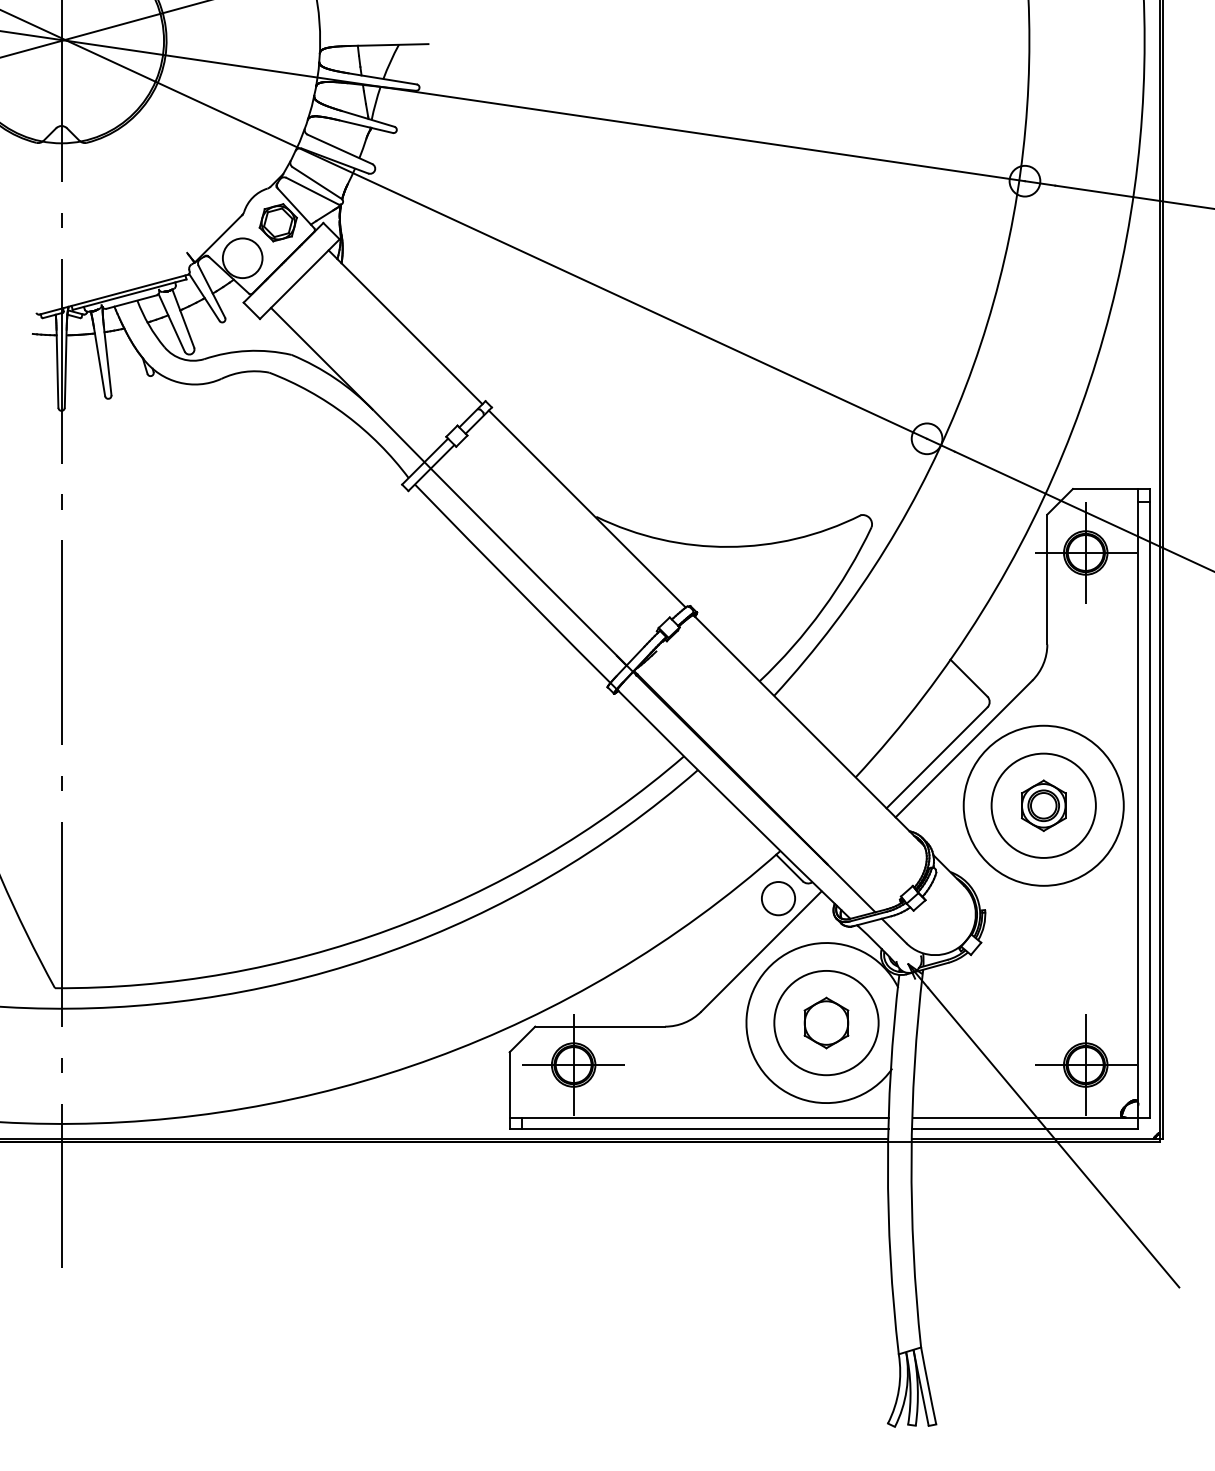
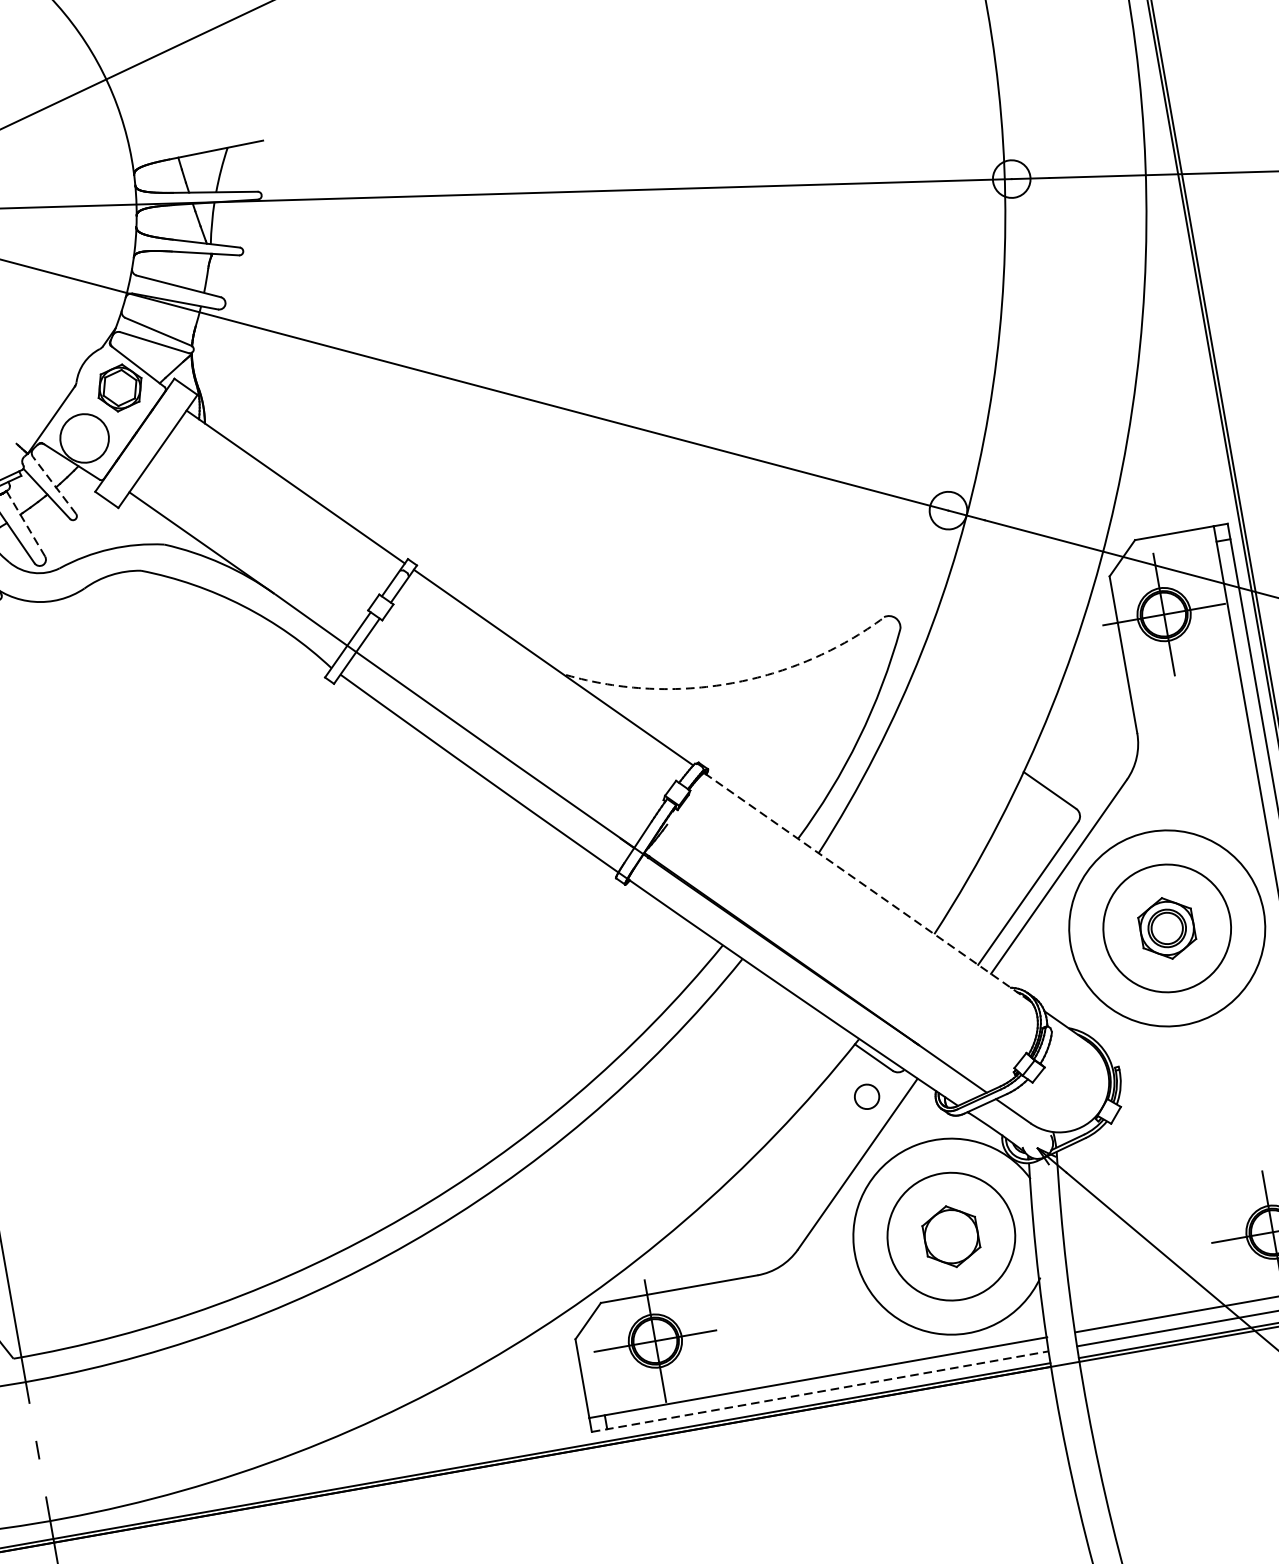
line: (211, 291) -> (54, 485), solid -> dashed
line: (183, 318) -> (26, 523), solid -> dashed
arc: (728, 546) -> (731, 682), solid -> dashed
line: (808, 730) -> (867, 887), solid -> dashed
circle: (778, 898) -> (867, 1096), size x0.6
line: (699, 1129) -> (820, 1392), solid -> dashed

